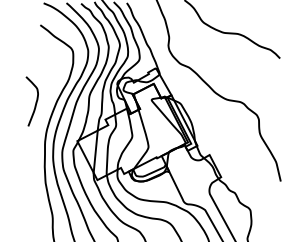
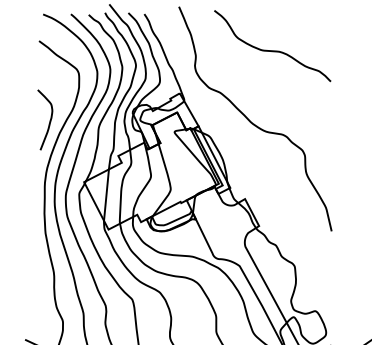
curve: (35, 101) -> (49, 120), moved

